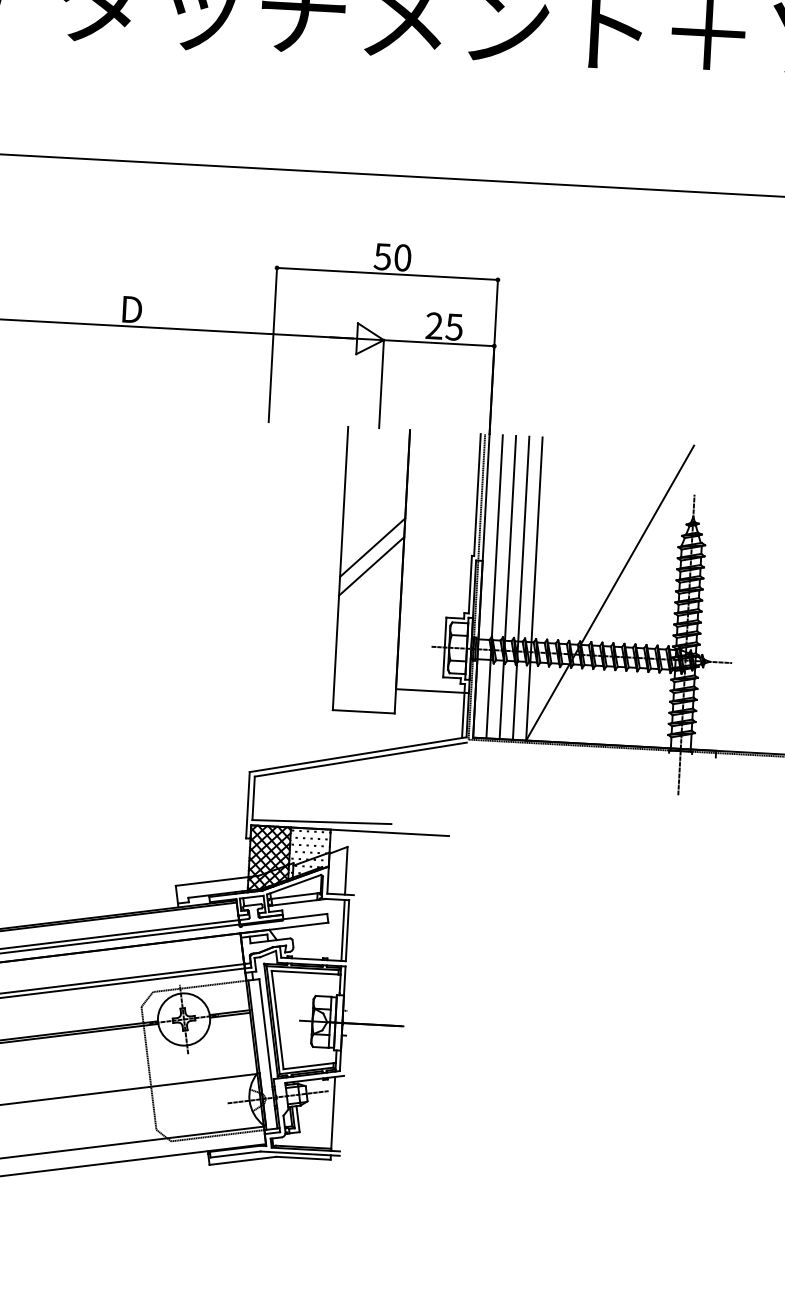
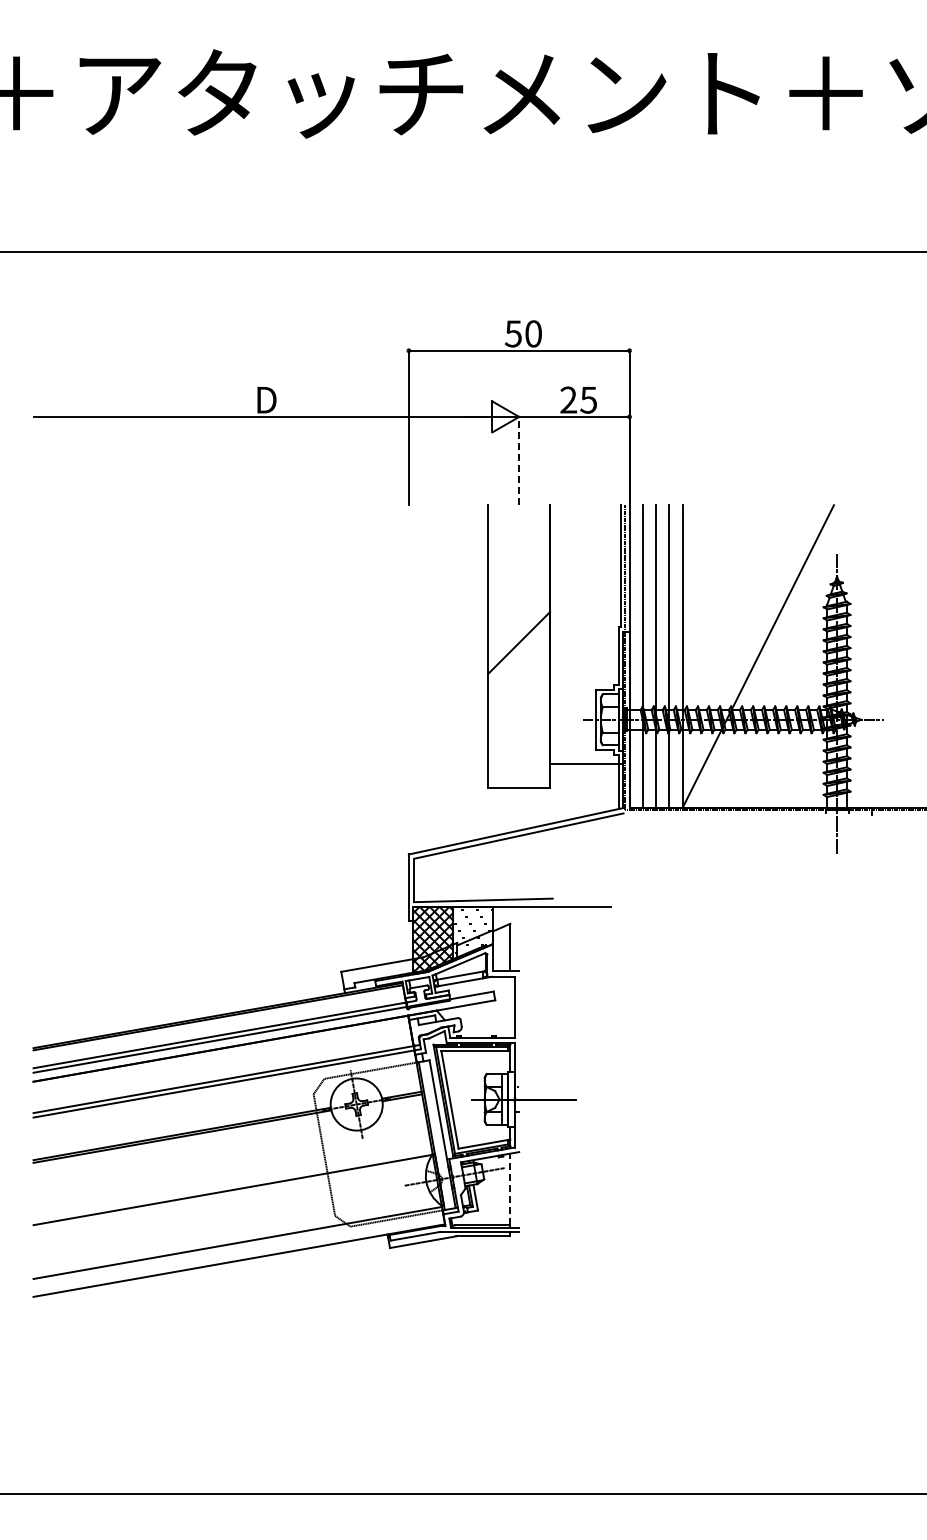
line: (381, 383) -> (519, 460), solid -> dashed
line: (372, 547) -> (519, 624), removed
line: (343, 929) -> (510, 1006), removed
line: (333, 1112) -> (510, 1189), solid -> dashed

